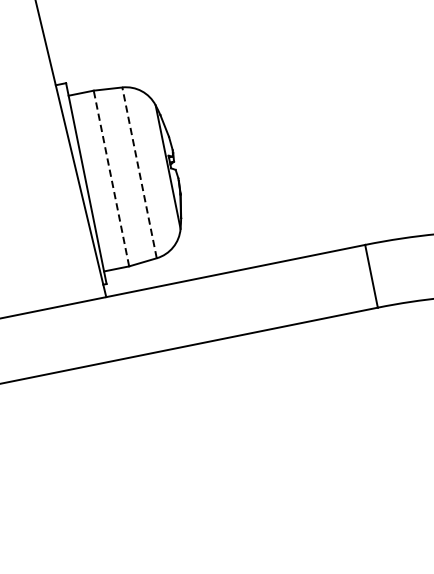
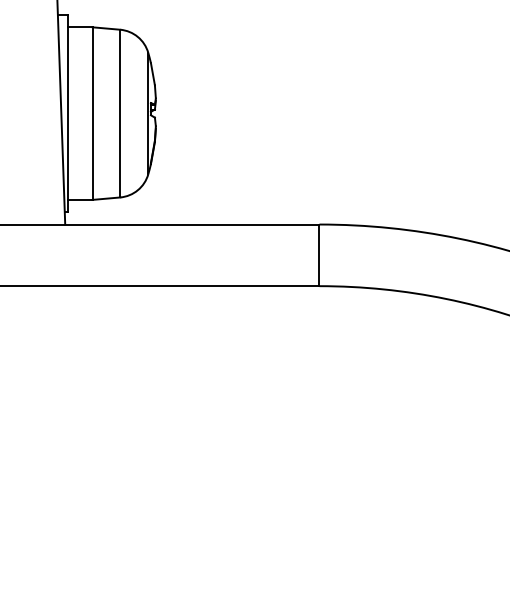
line: (139, 172) -> (120, 113), dashed -> solid
line: (111, 178) -> (92, 113), dashed -> solid

